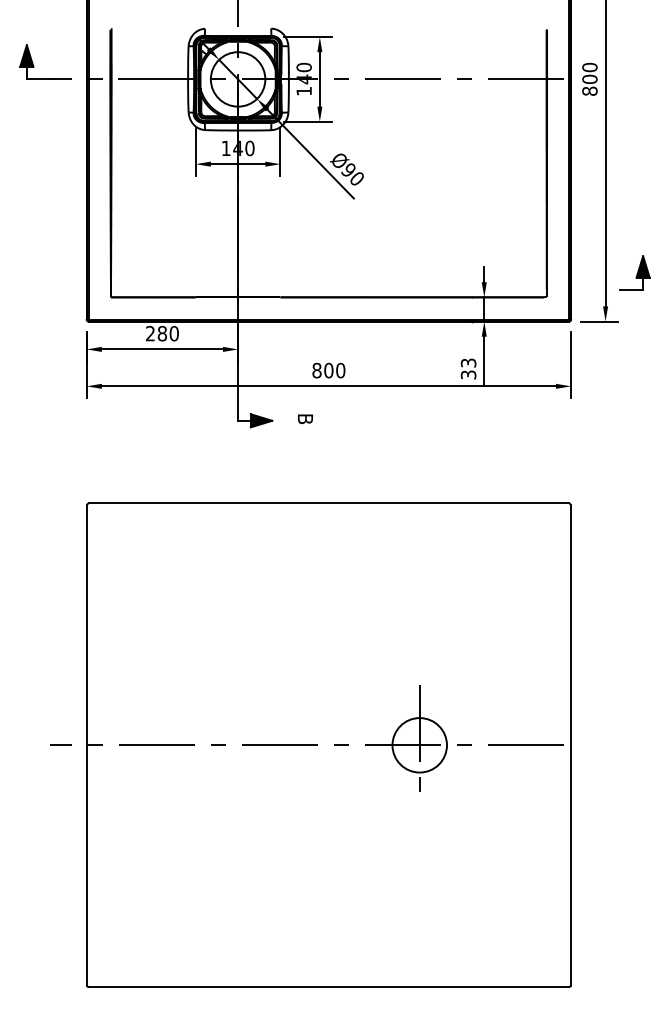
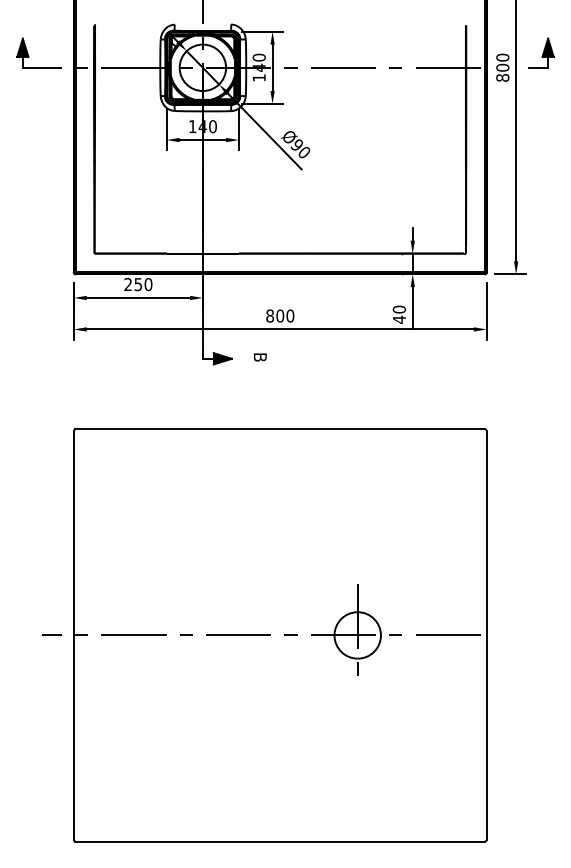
part: (634, 272) -> (540, 52), moved
text: (161, 333) -> (137, 284), 280 -> 250
text: (468, 368) -> (399, 314), 33 -> 40

